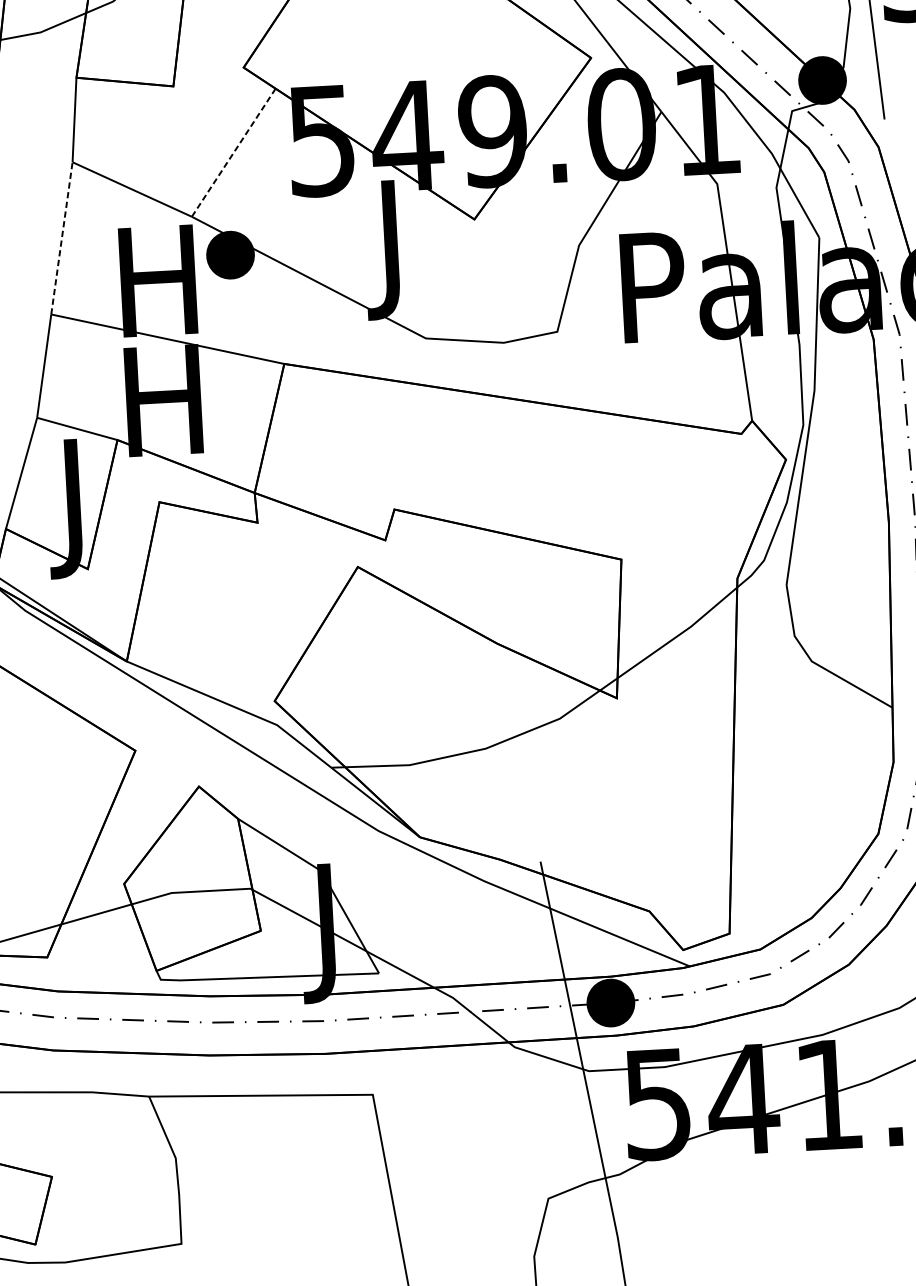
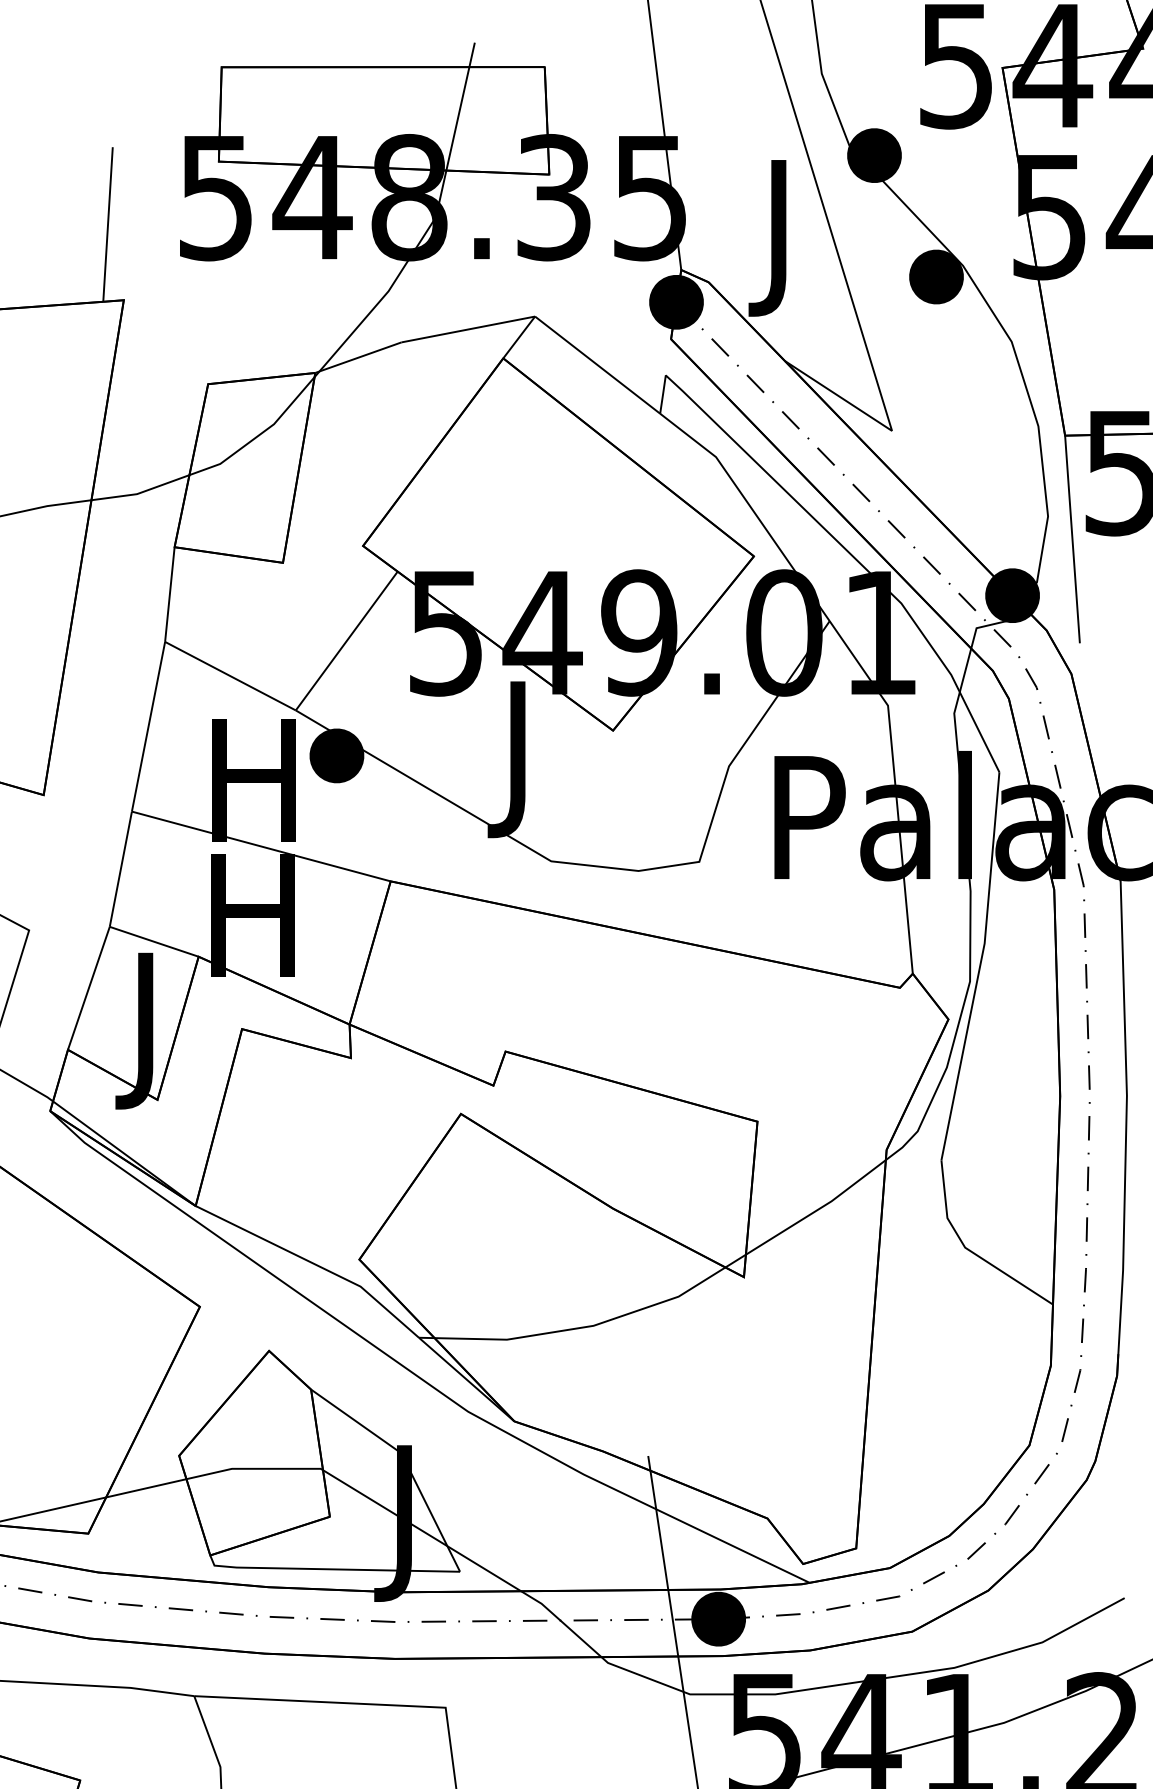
line: (233, 153) -> (346, 641), dashed -> solid
line: (61, 238) -> (148, 726), dashed -> solid

